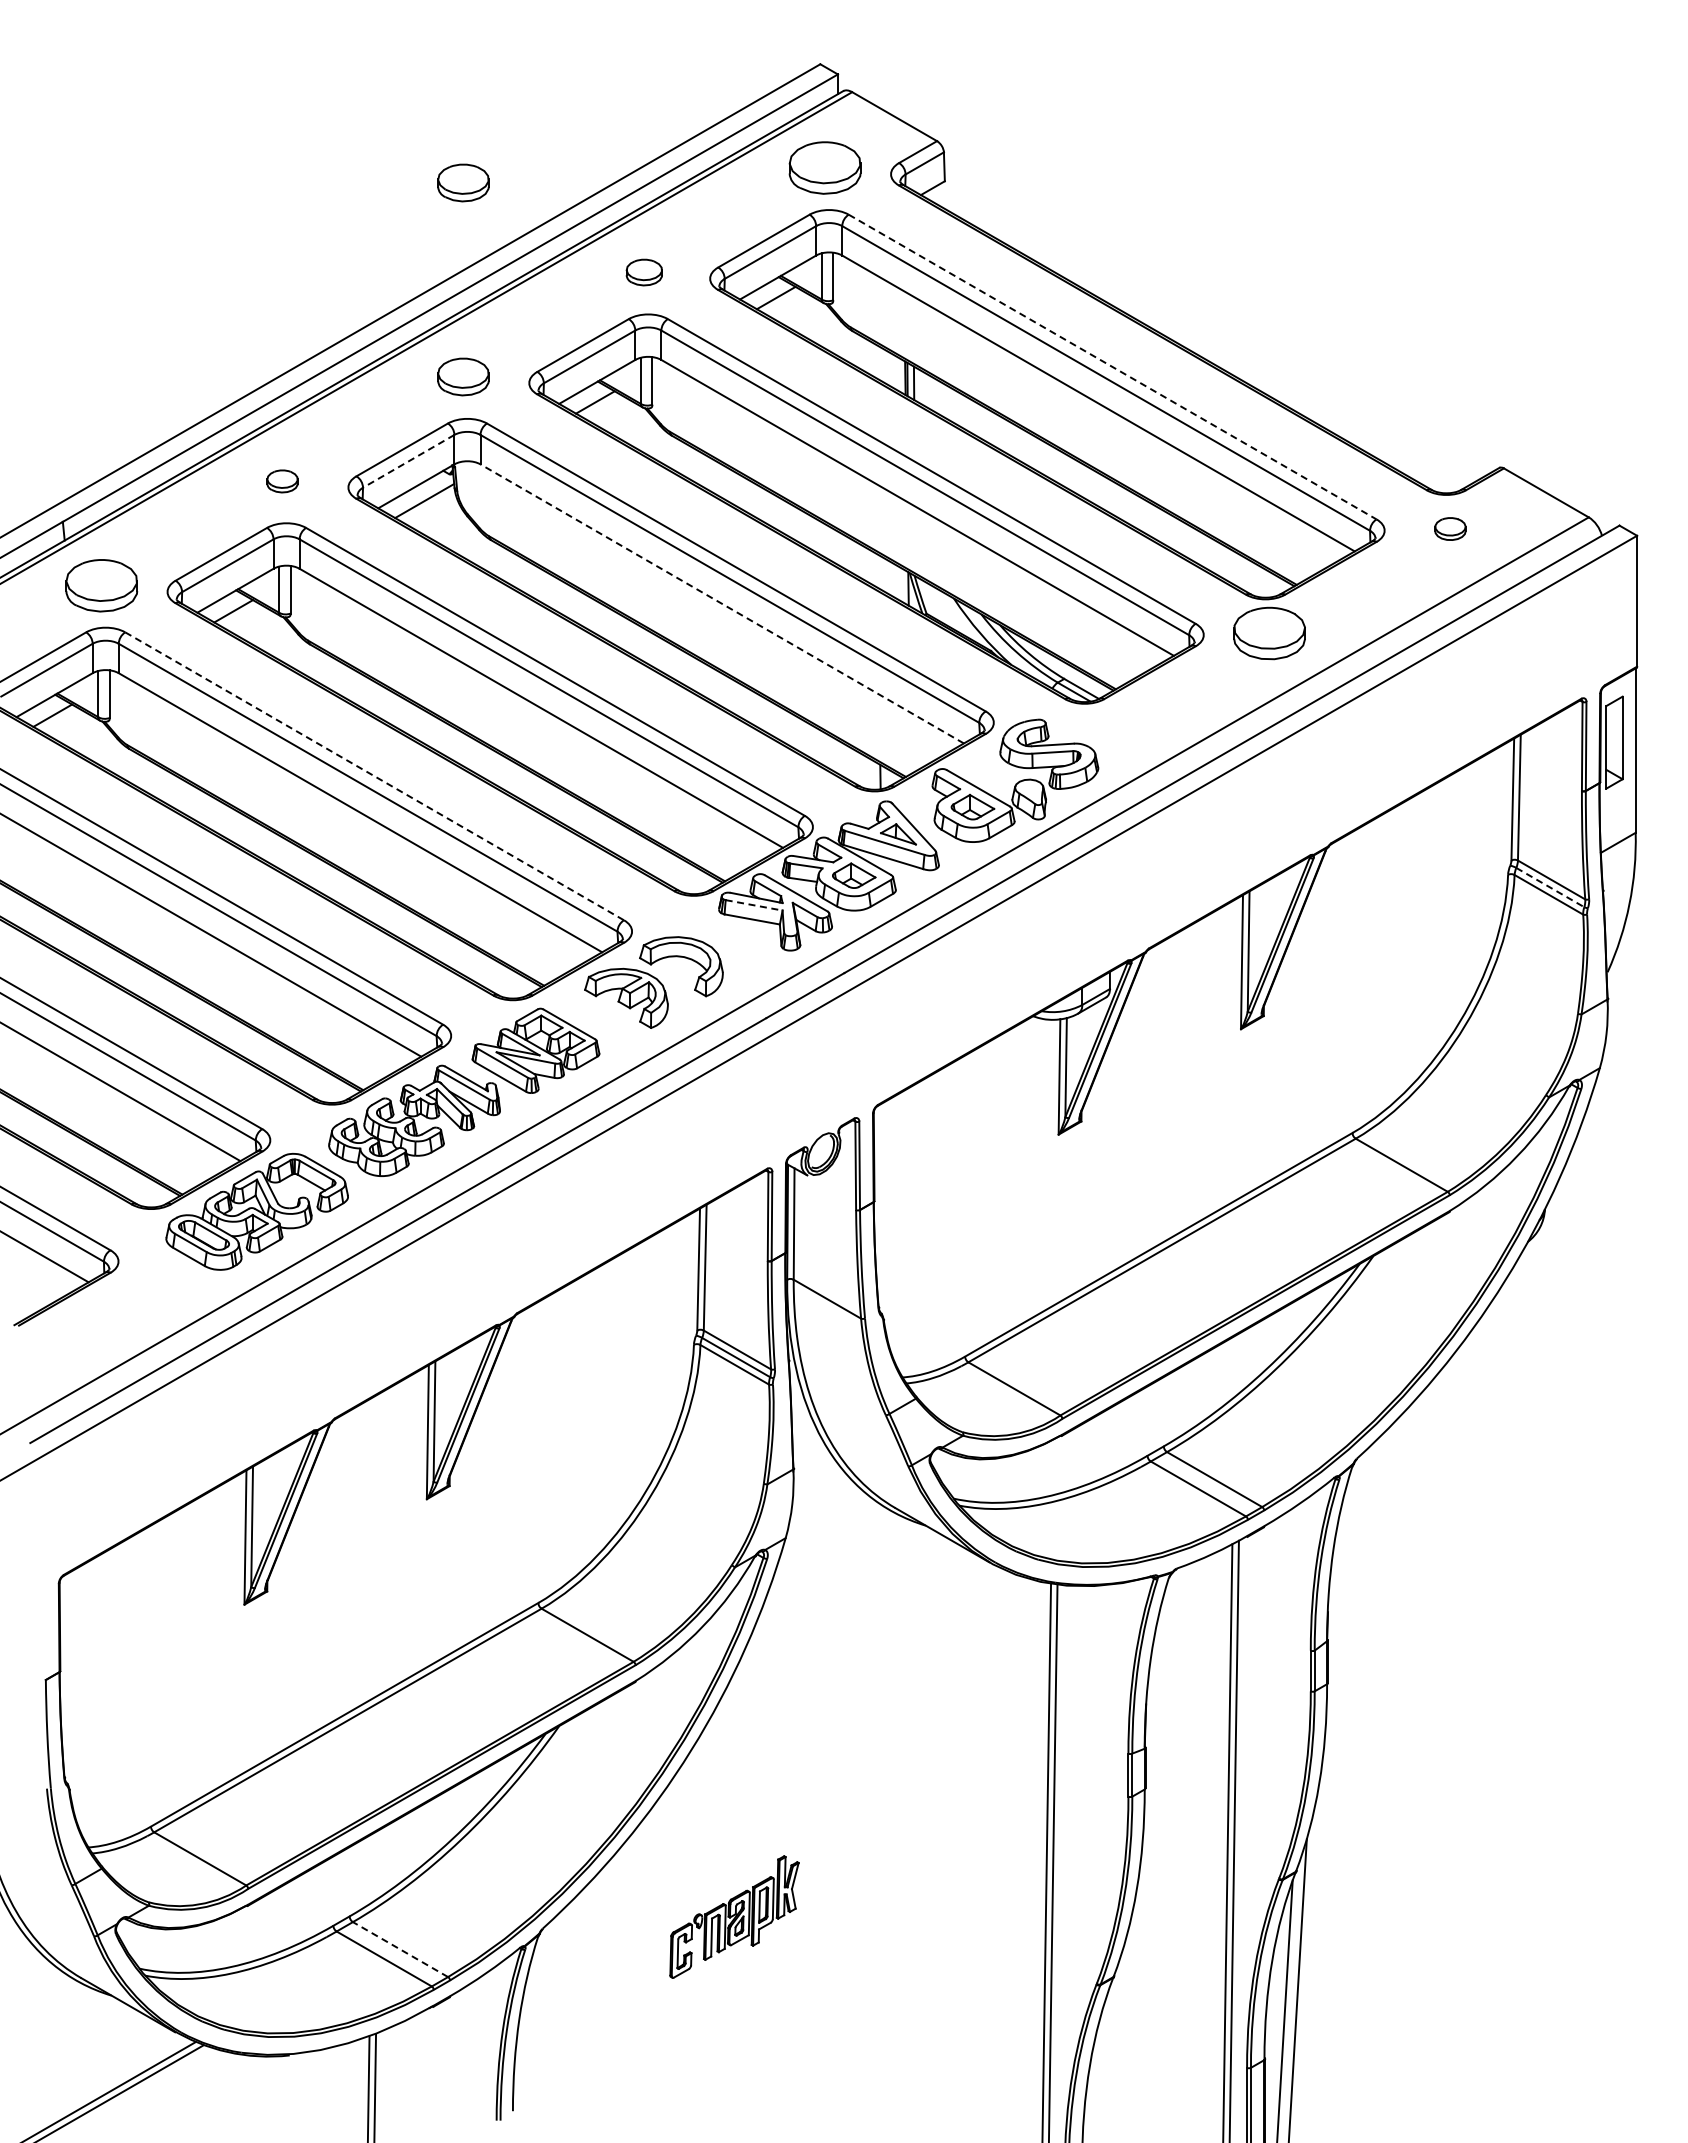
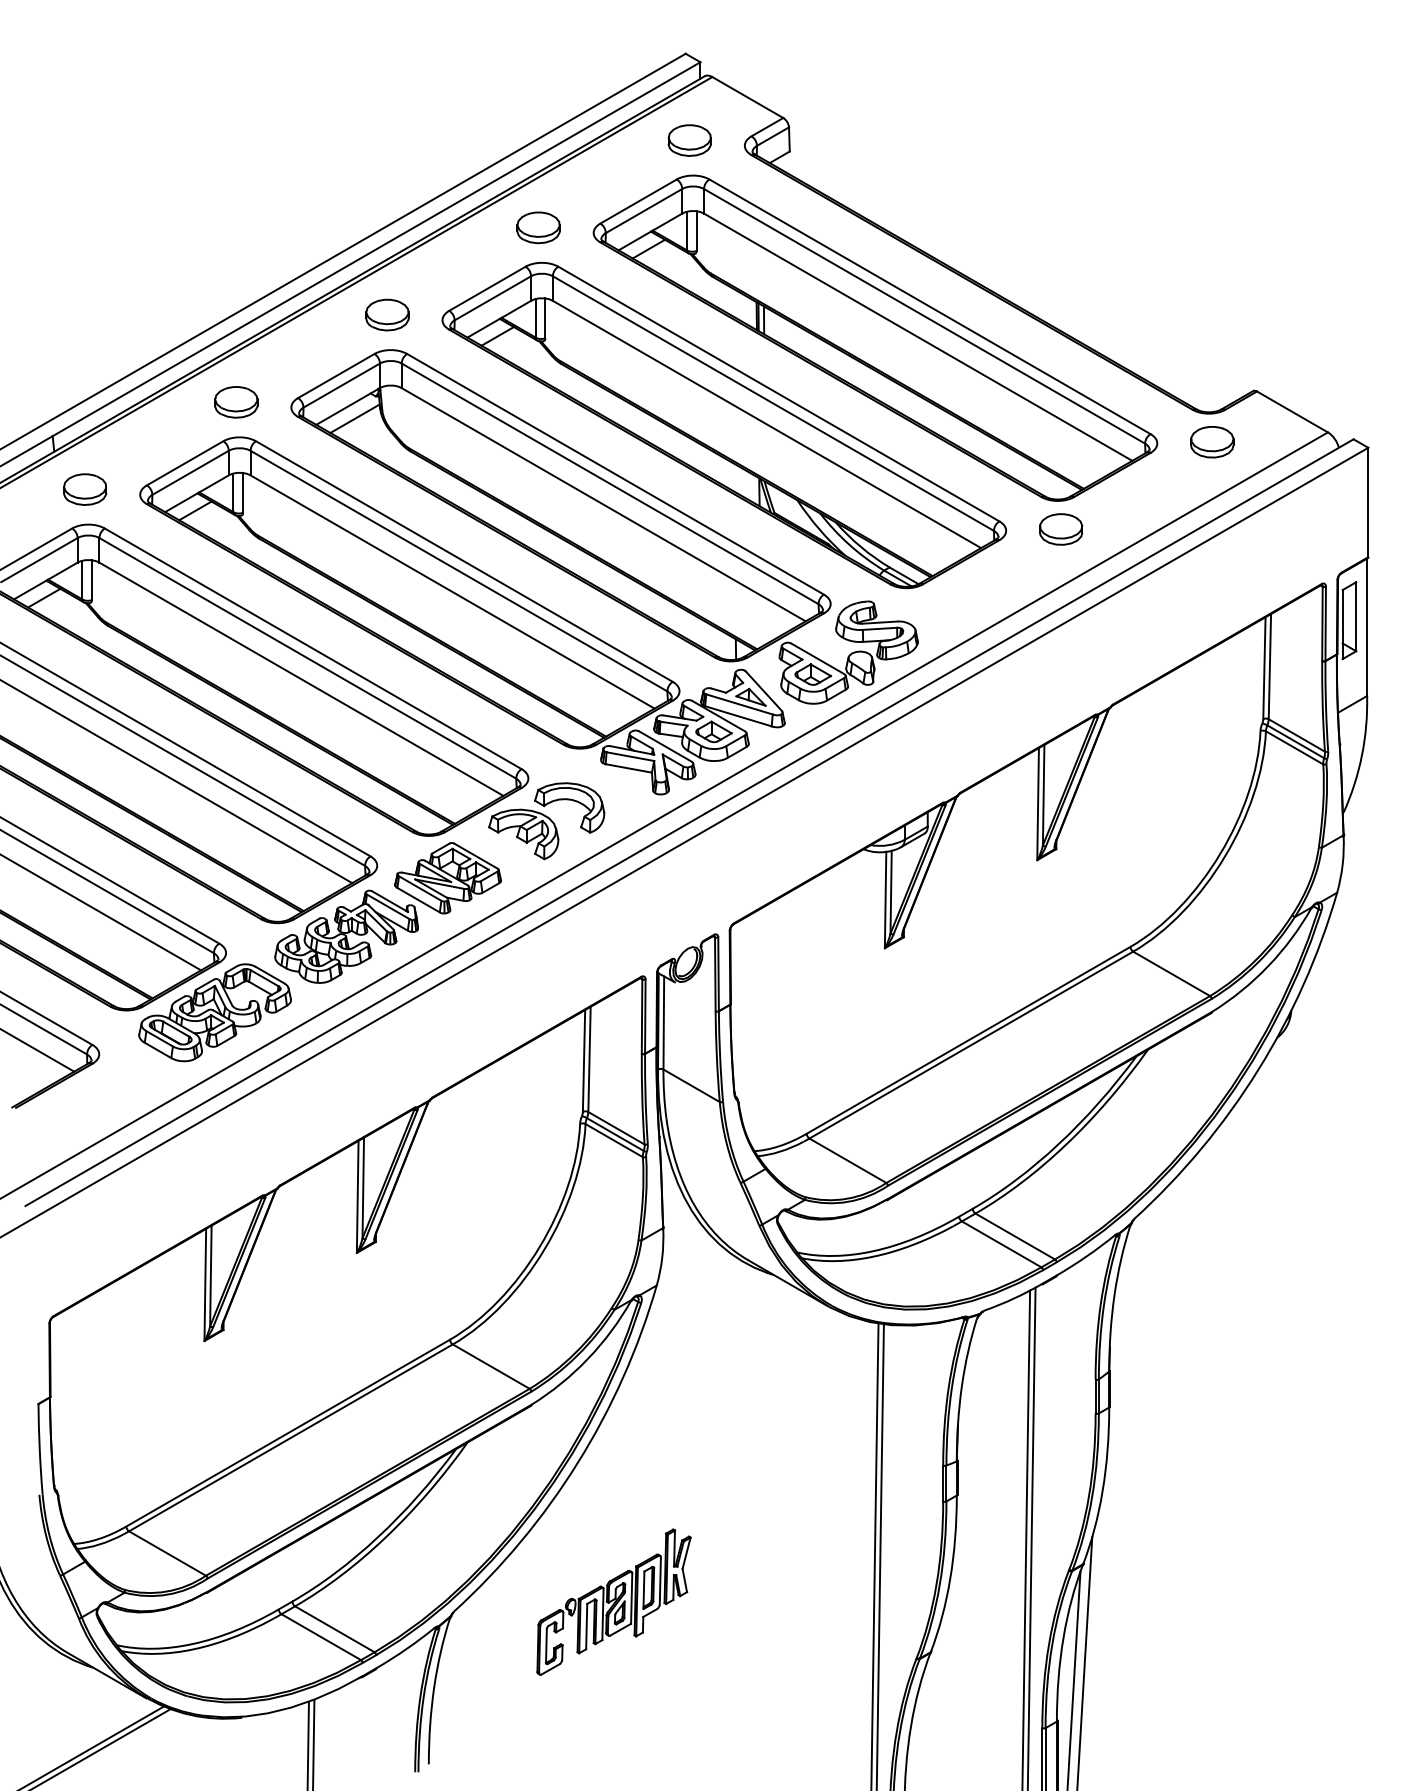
part: (825, 168) -> (690, 140), size x0.71
part: (463, 182) -> (387, 152), removed
part: (644, 272) -> (538, 227), size x1.43
line: (1112, 367) -> (929, 307), dashed -> solid
line: (408, 461) -> (341, 385), dashed -> solid
part: (282, 481) -> (236, 402), size x1.67
part: (1450, 528) -> (1212, 441), size x1.67
part: (101, 585) -> (84, 489), size x0.71
line: (721, 603) -> (603, 504), dashed -> solid
part: (1269, 633) -> (1061, 529), size x0.71
line: (374, 776) -> (313, 648), dashed -> solid
line: (1550, 887) -> (1295, 741), dashed -> solid
line: (754, 905) -> (630, 756), dashed -> solid
part: (734, 1916) -> (613, 1601), size x1.43
line: (400, 1949) -> (334, 1629), dashed -> solid

